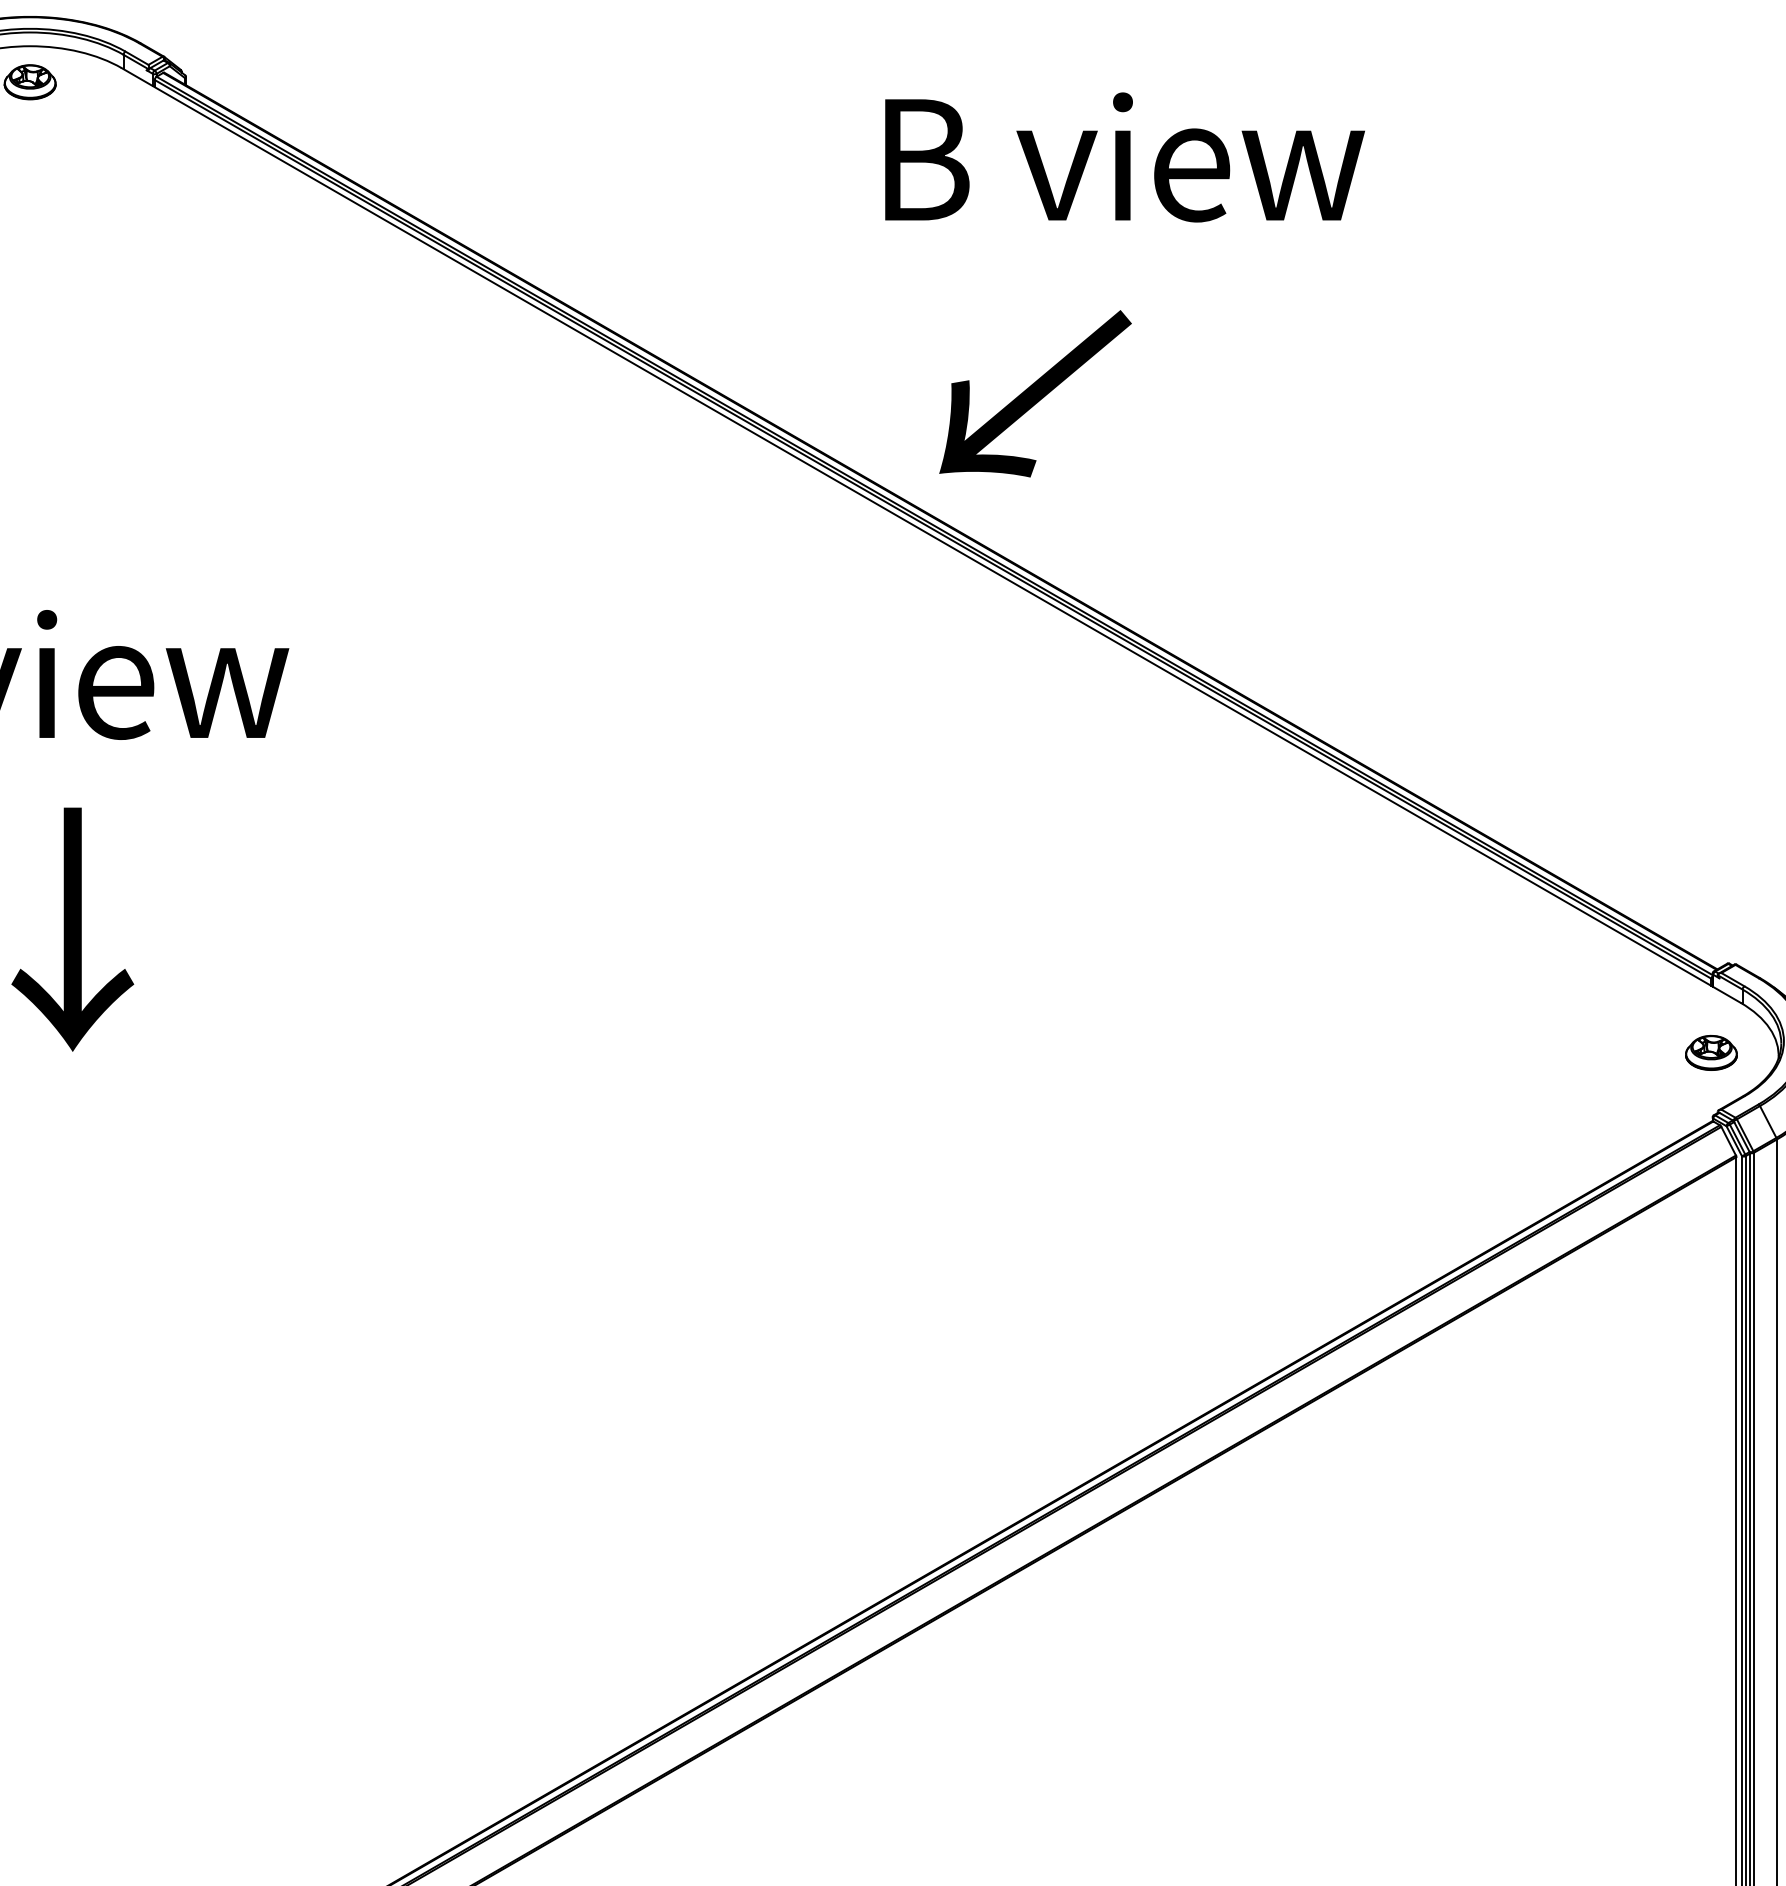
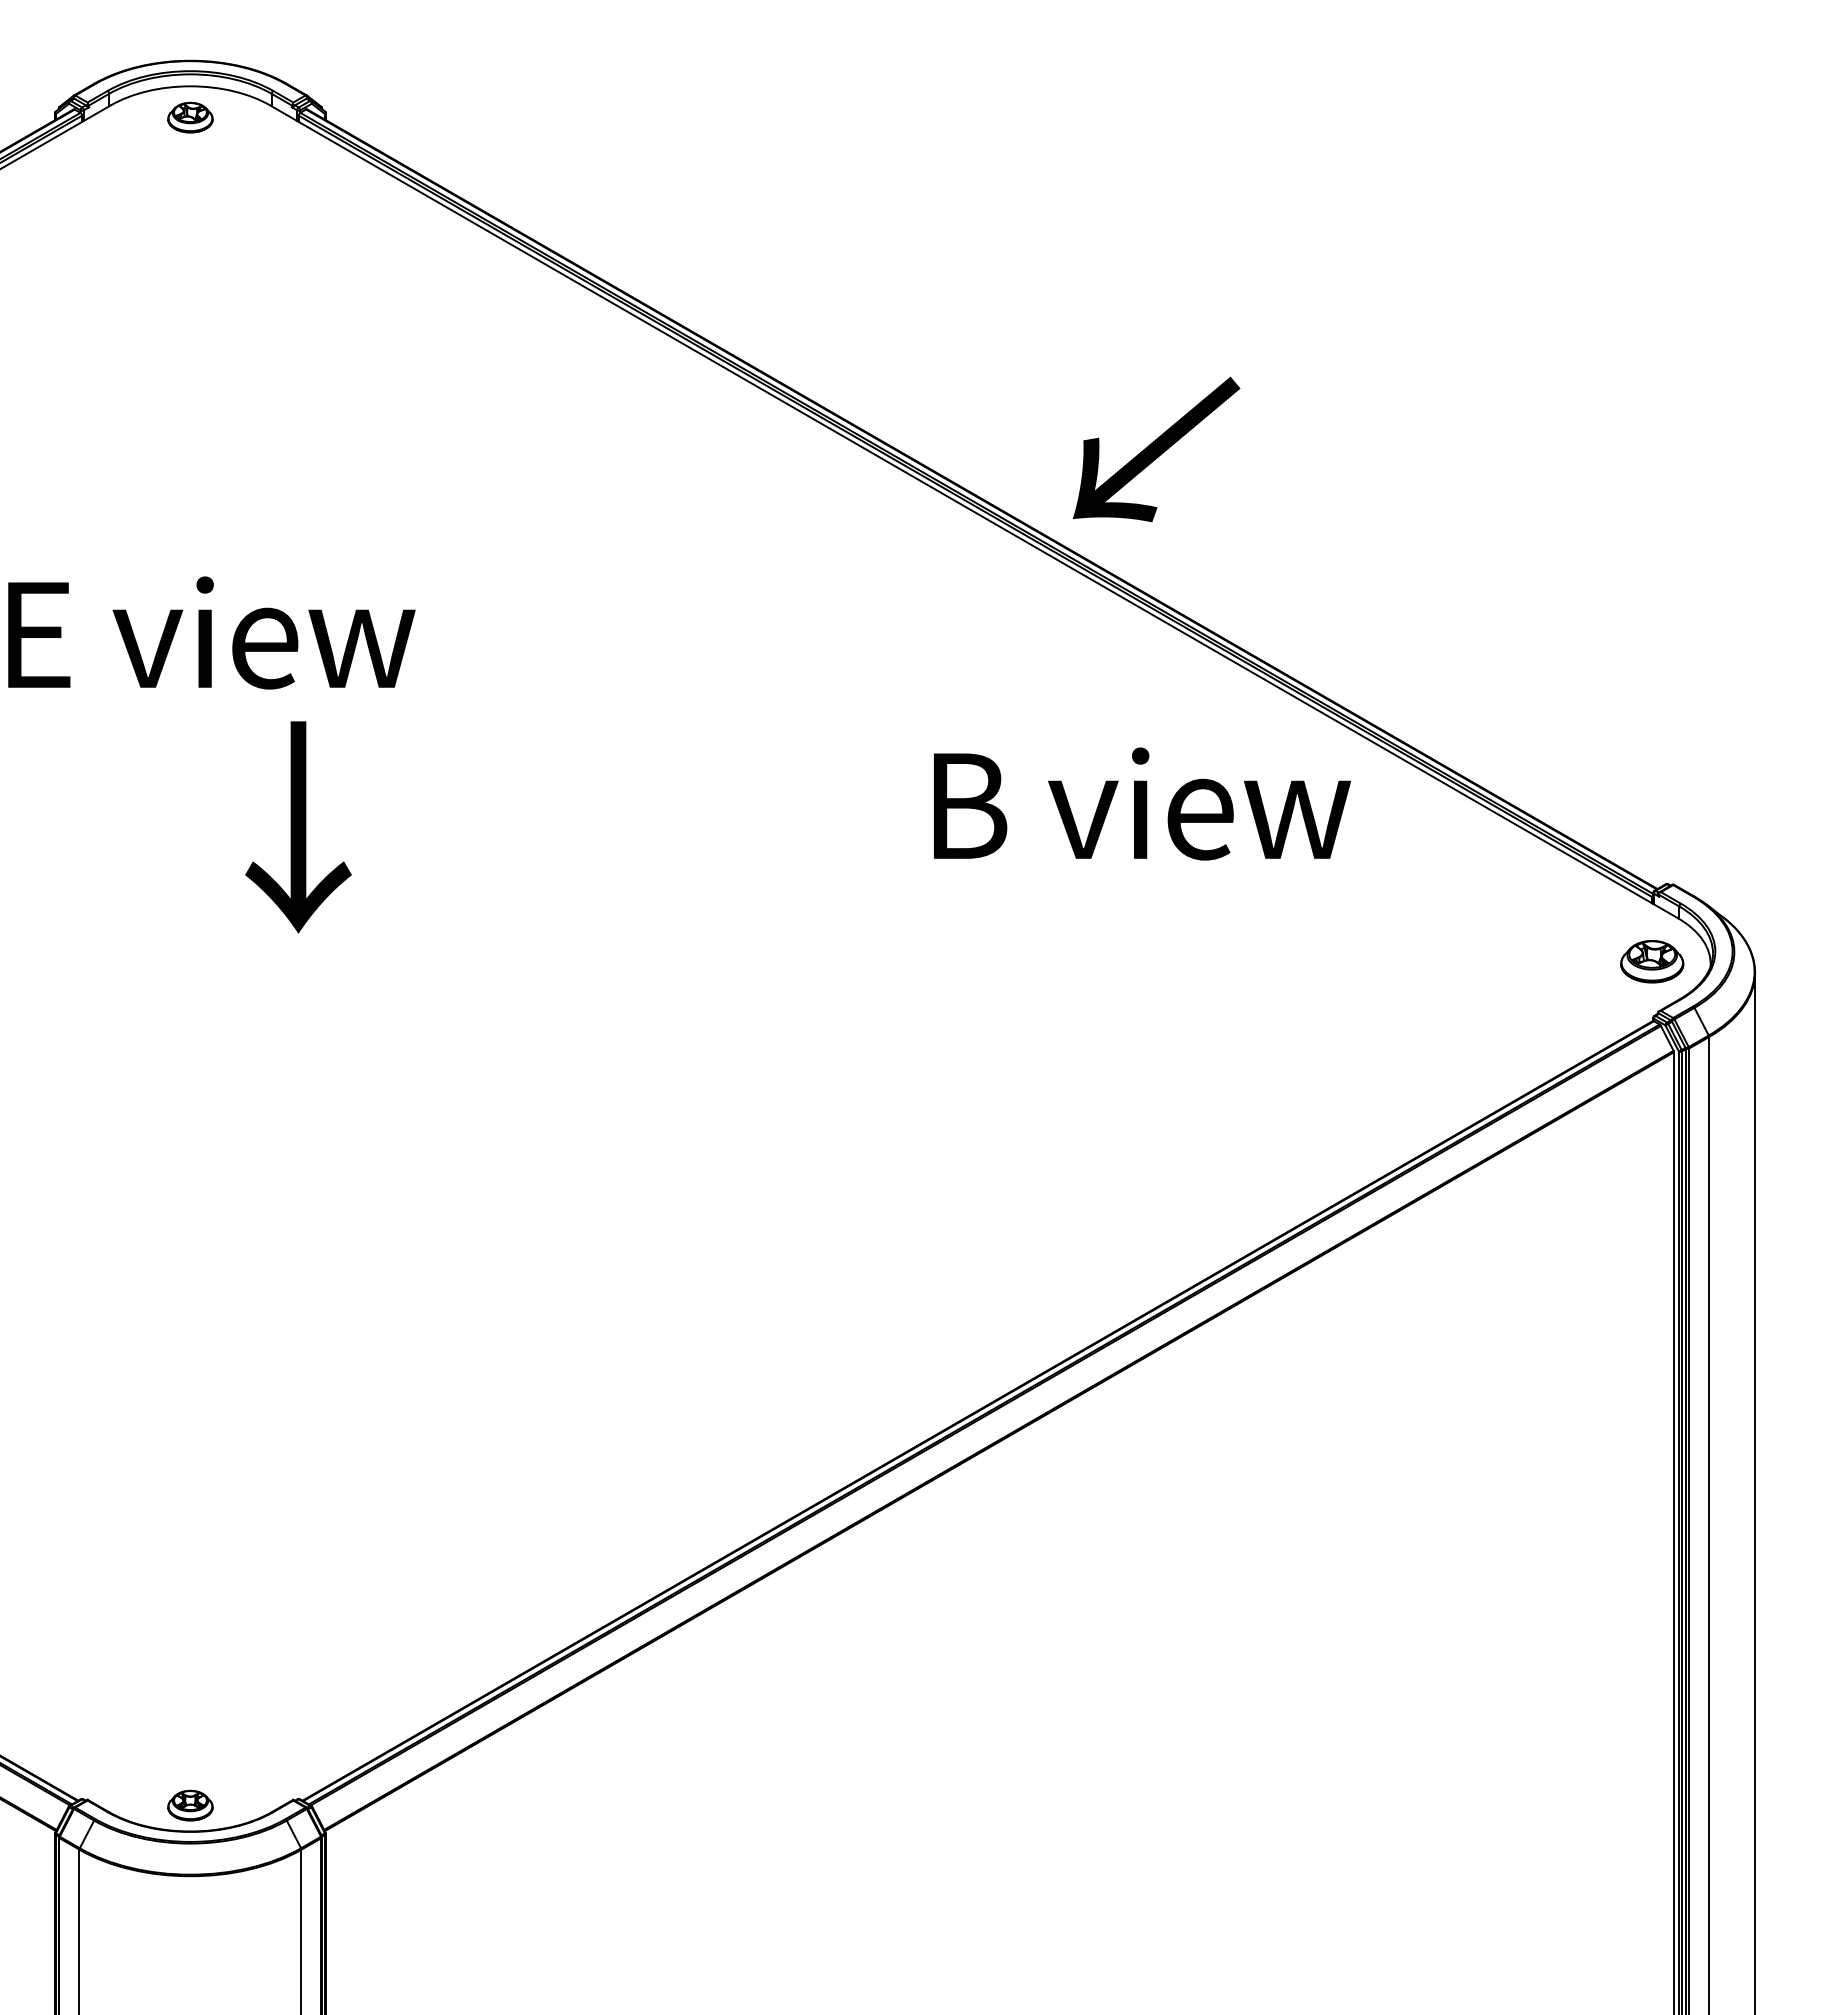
text: (1125, 156) -> (1142, 803), moved
text: (1035, 393) -> (1156, 449), moved
text: (72, 929) -> (298, 827), moved
part: (1711, 1052) -> (1652, 961), size x1.4

